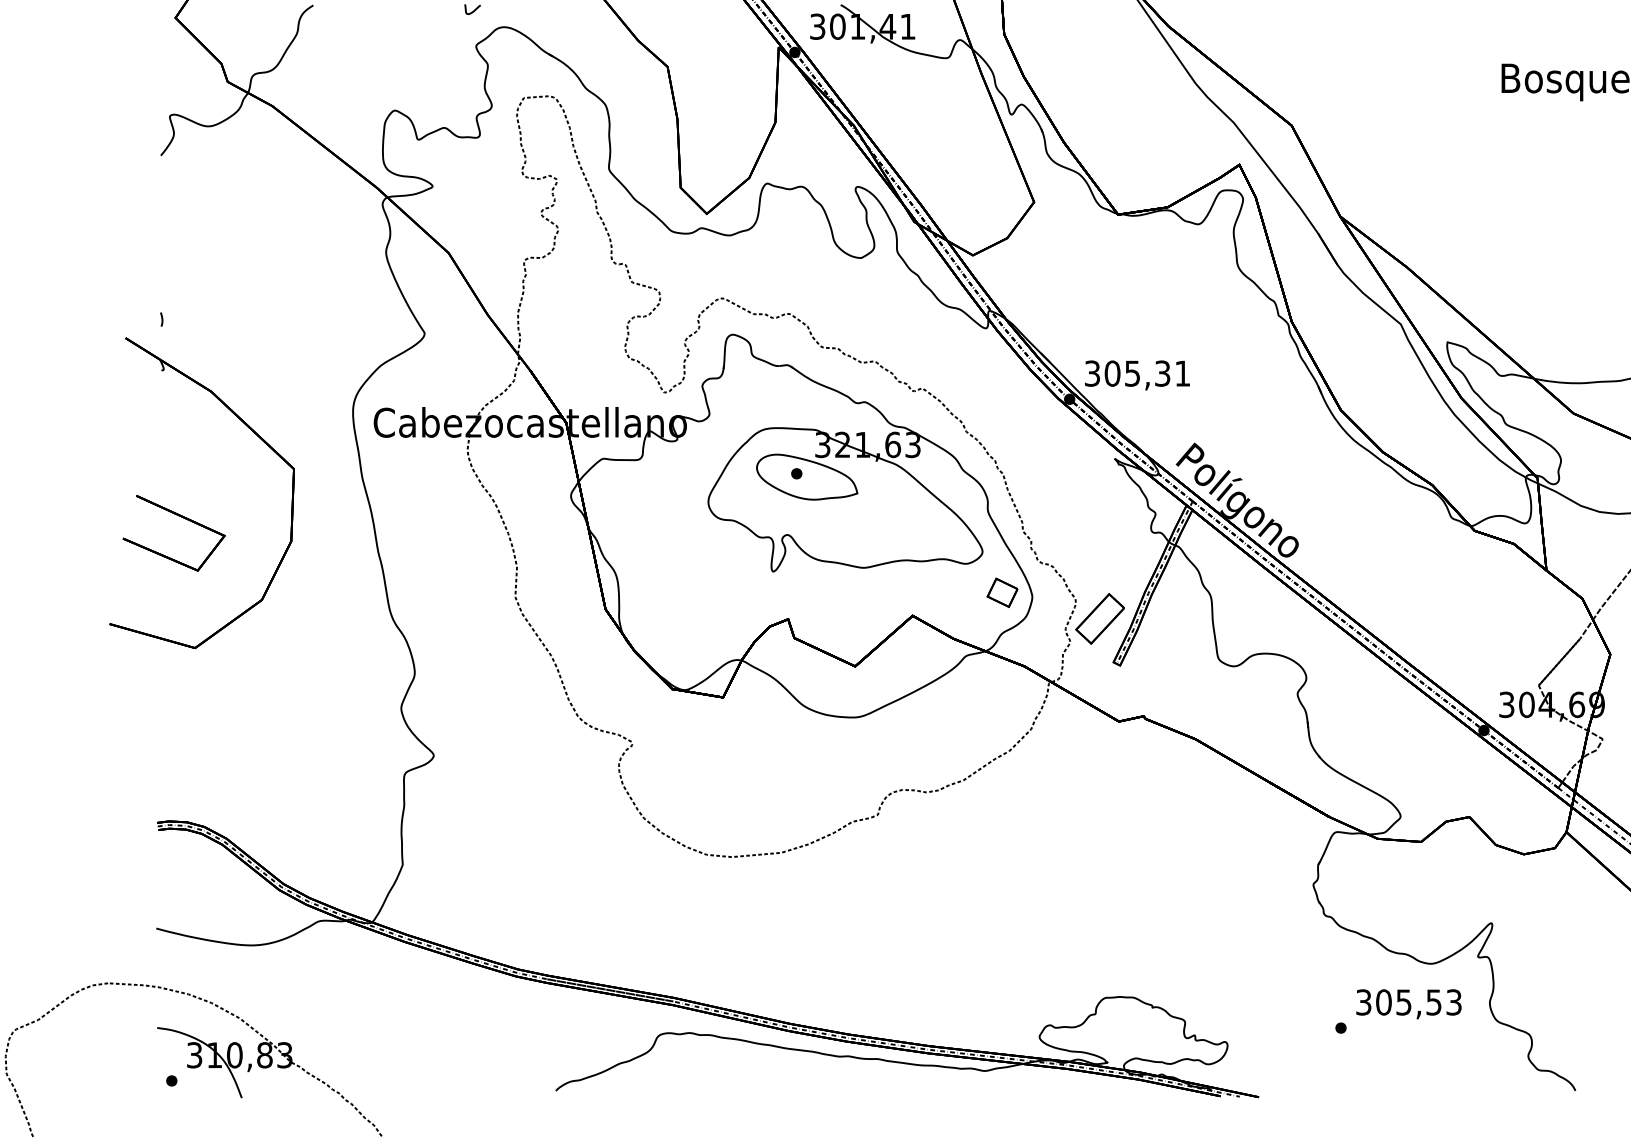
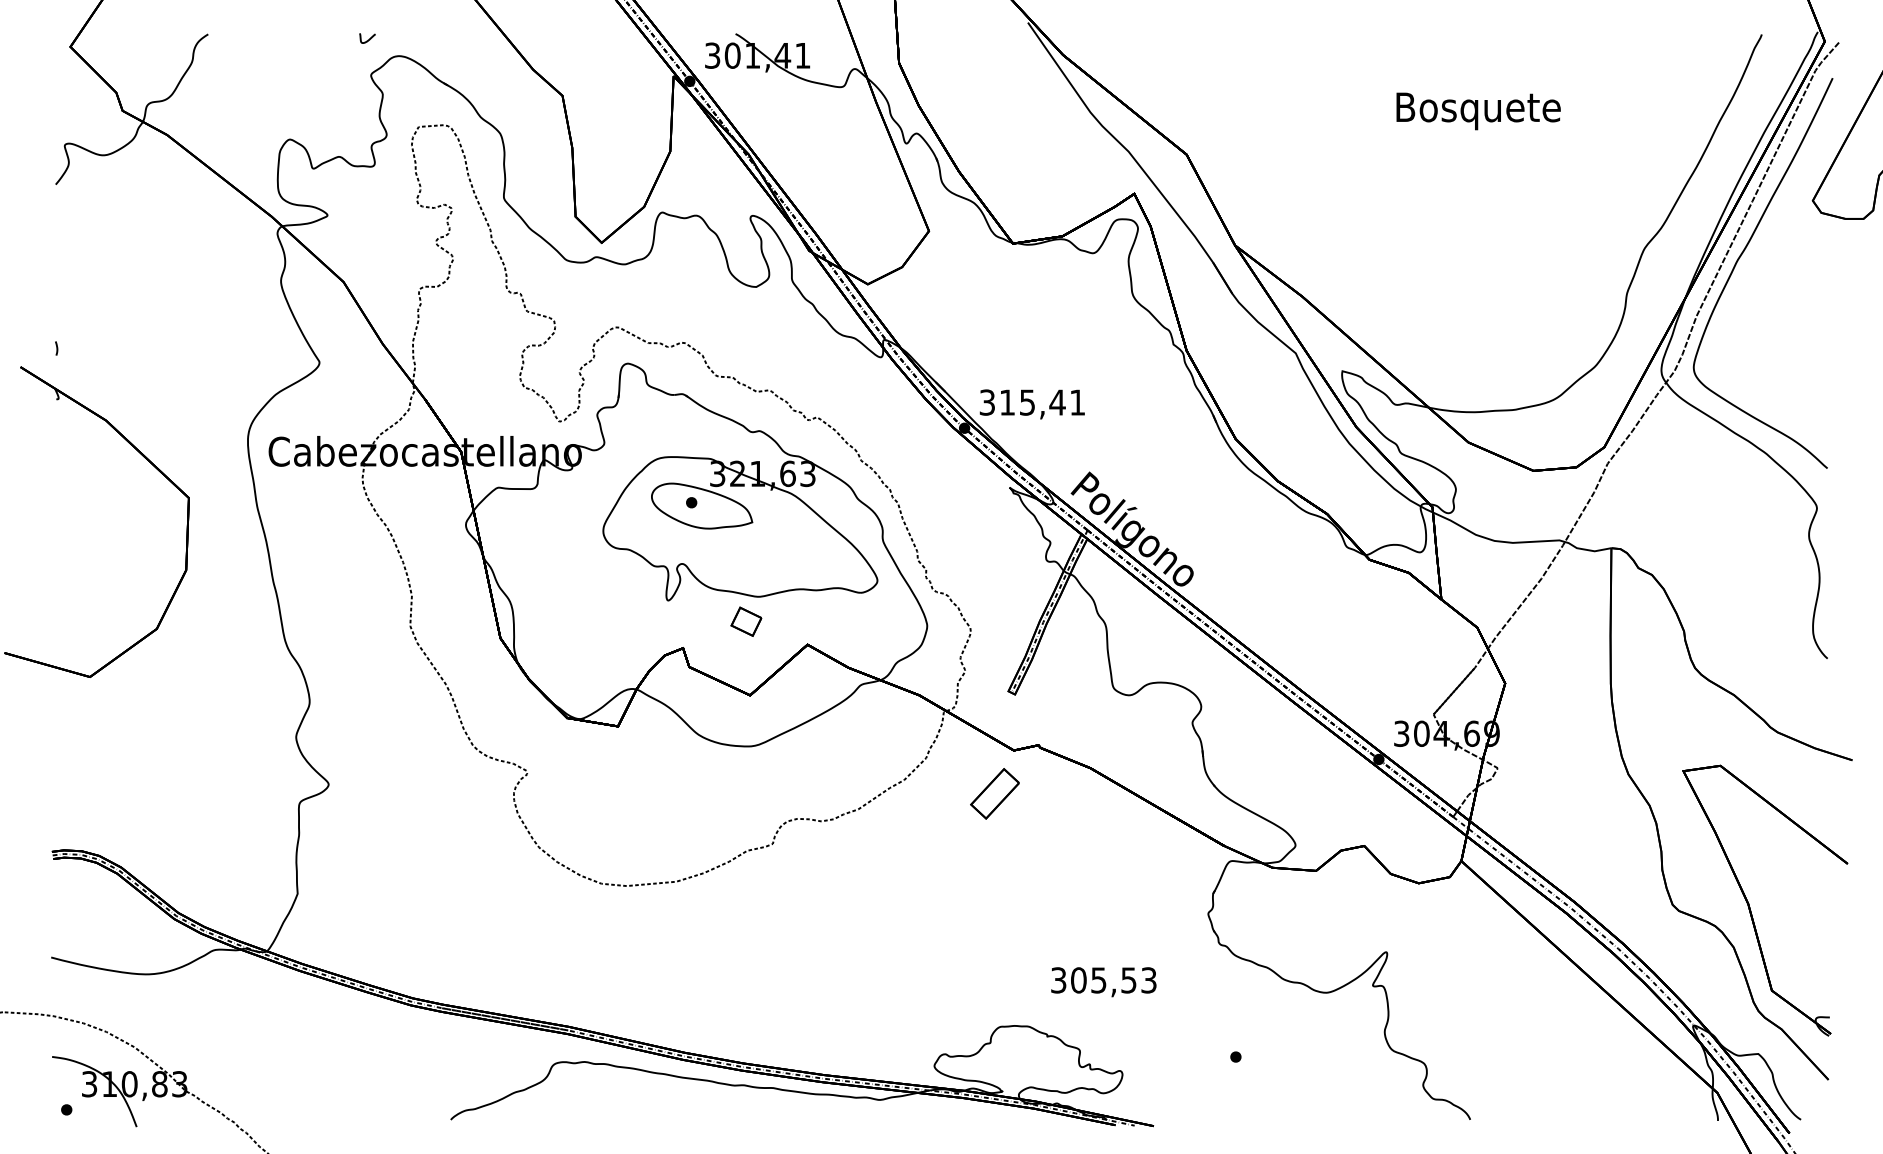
text: (1137, 373) -> (1032, 402), 305,31 -> 315,41
part: (178, 516) -> (73, 545), removed
part: (1002, 592) -> (746, 621), moved
part: (1099, 618) -> (994, 793), moved
text: (1408, 1004) -> (1103, 982), moved

